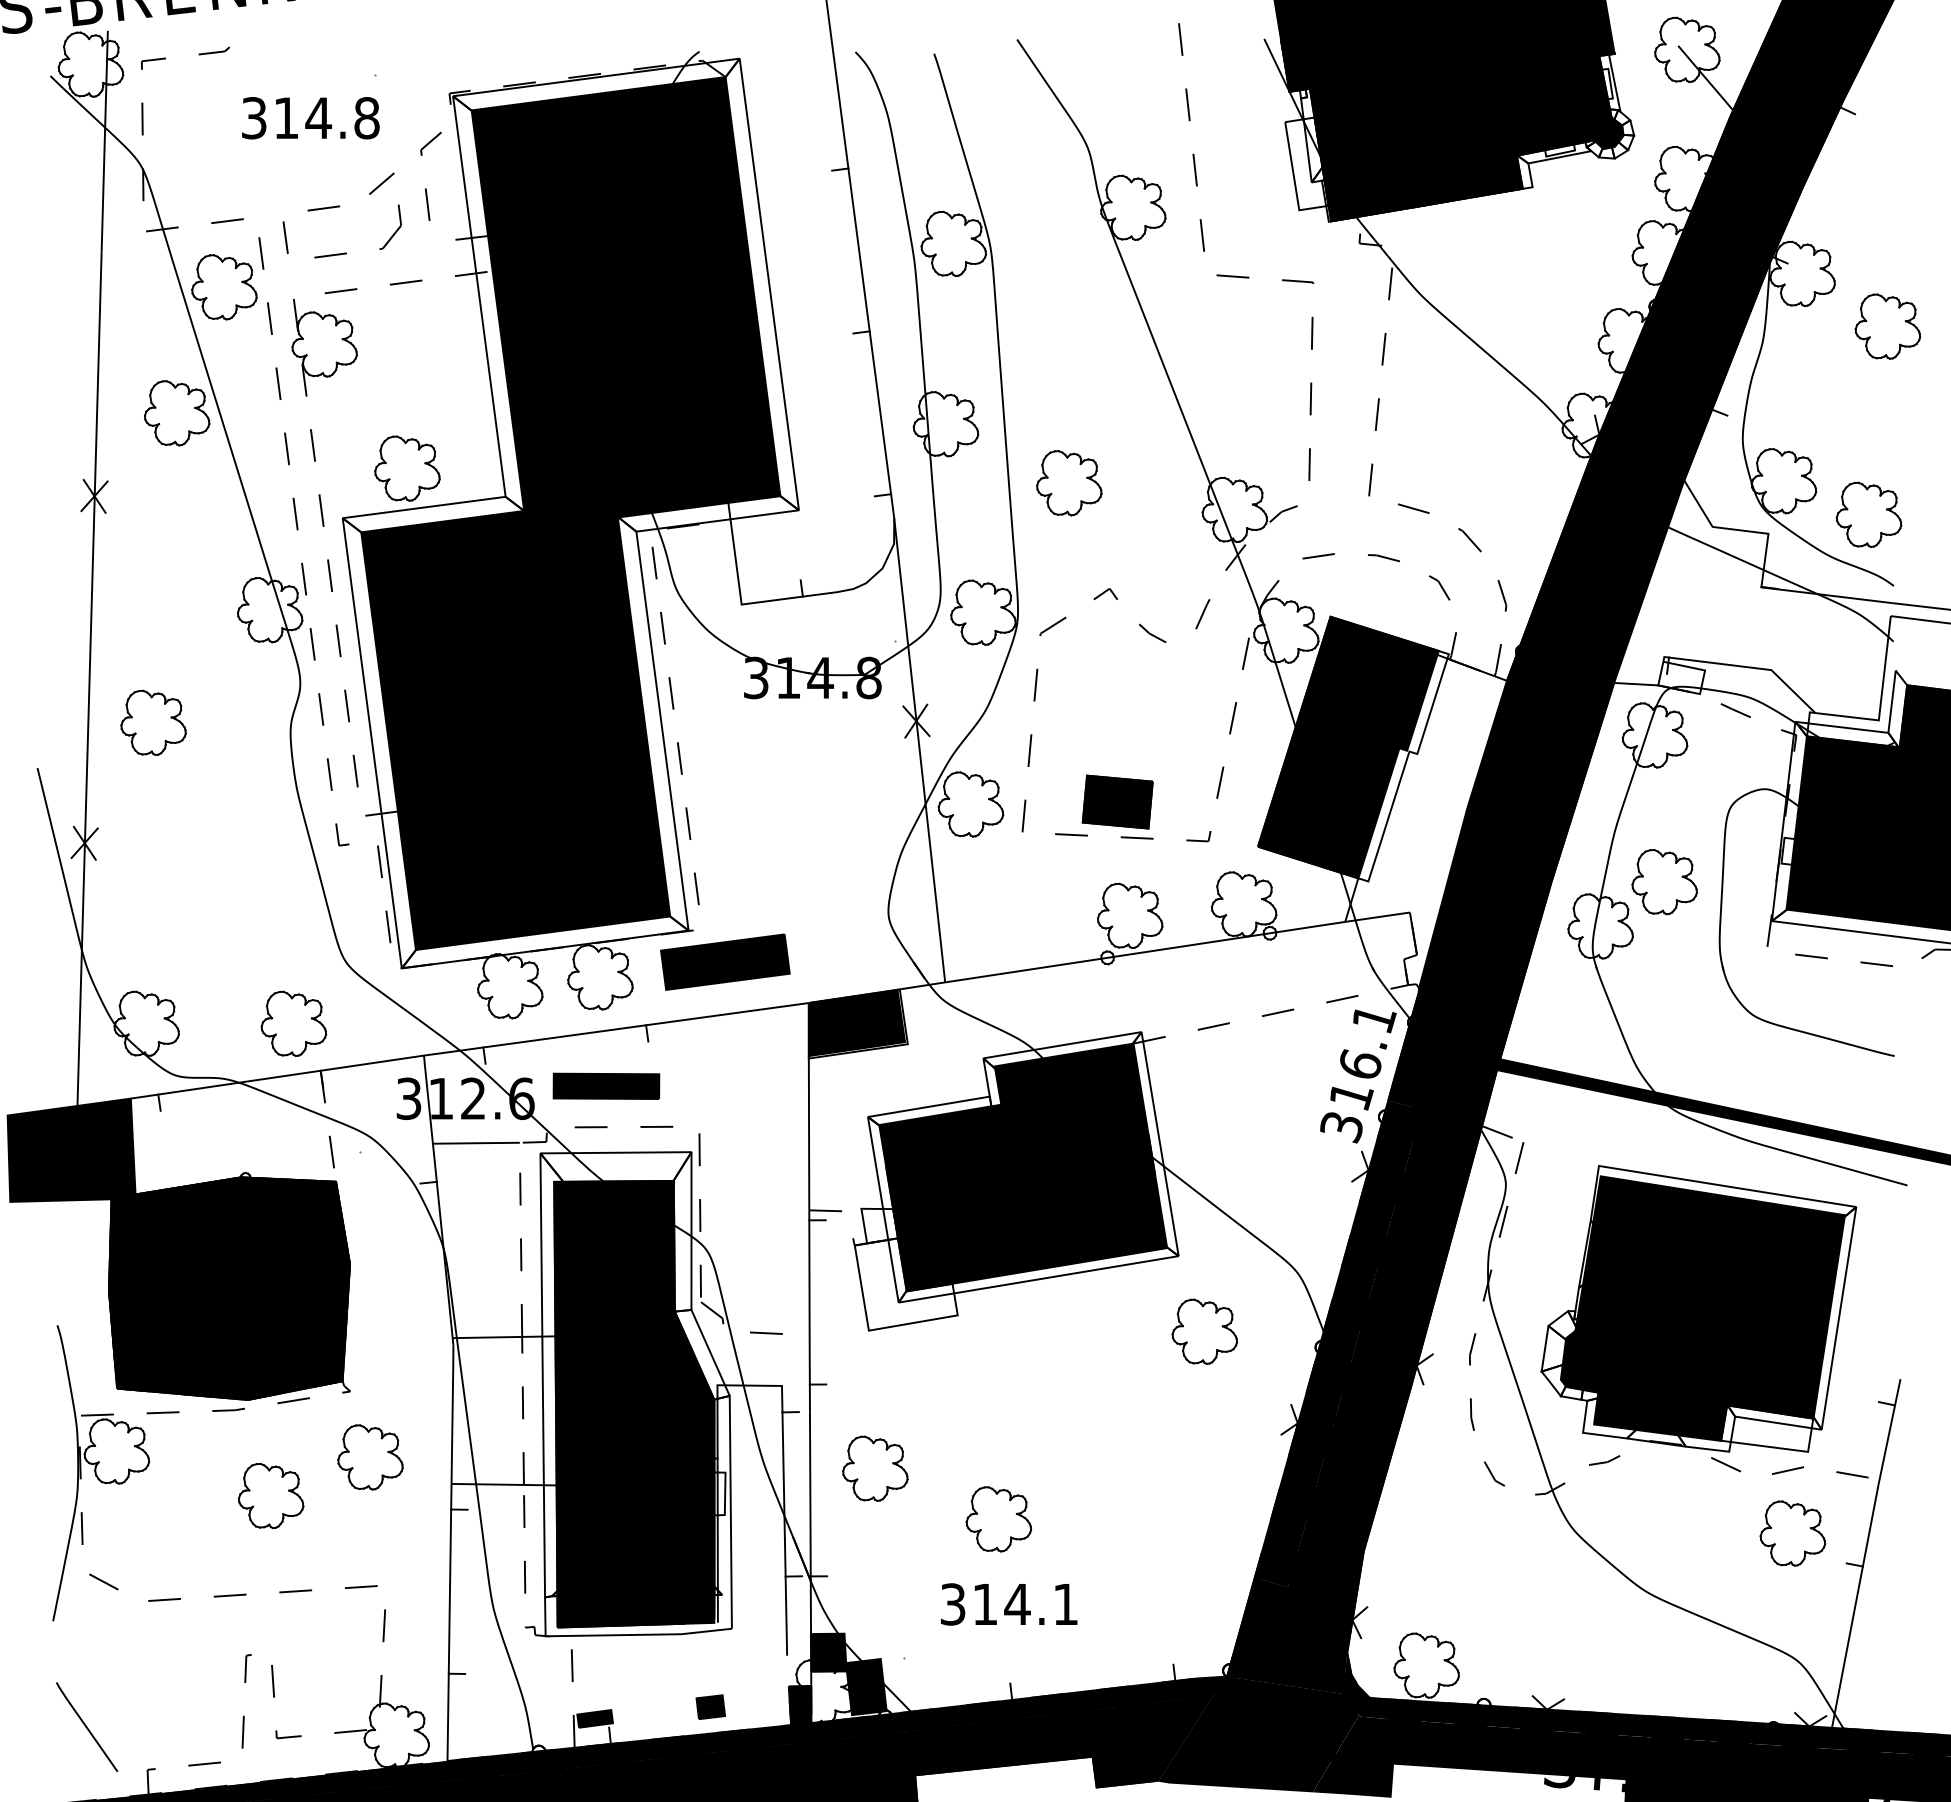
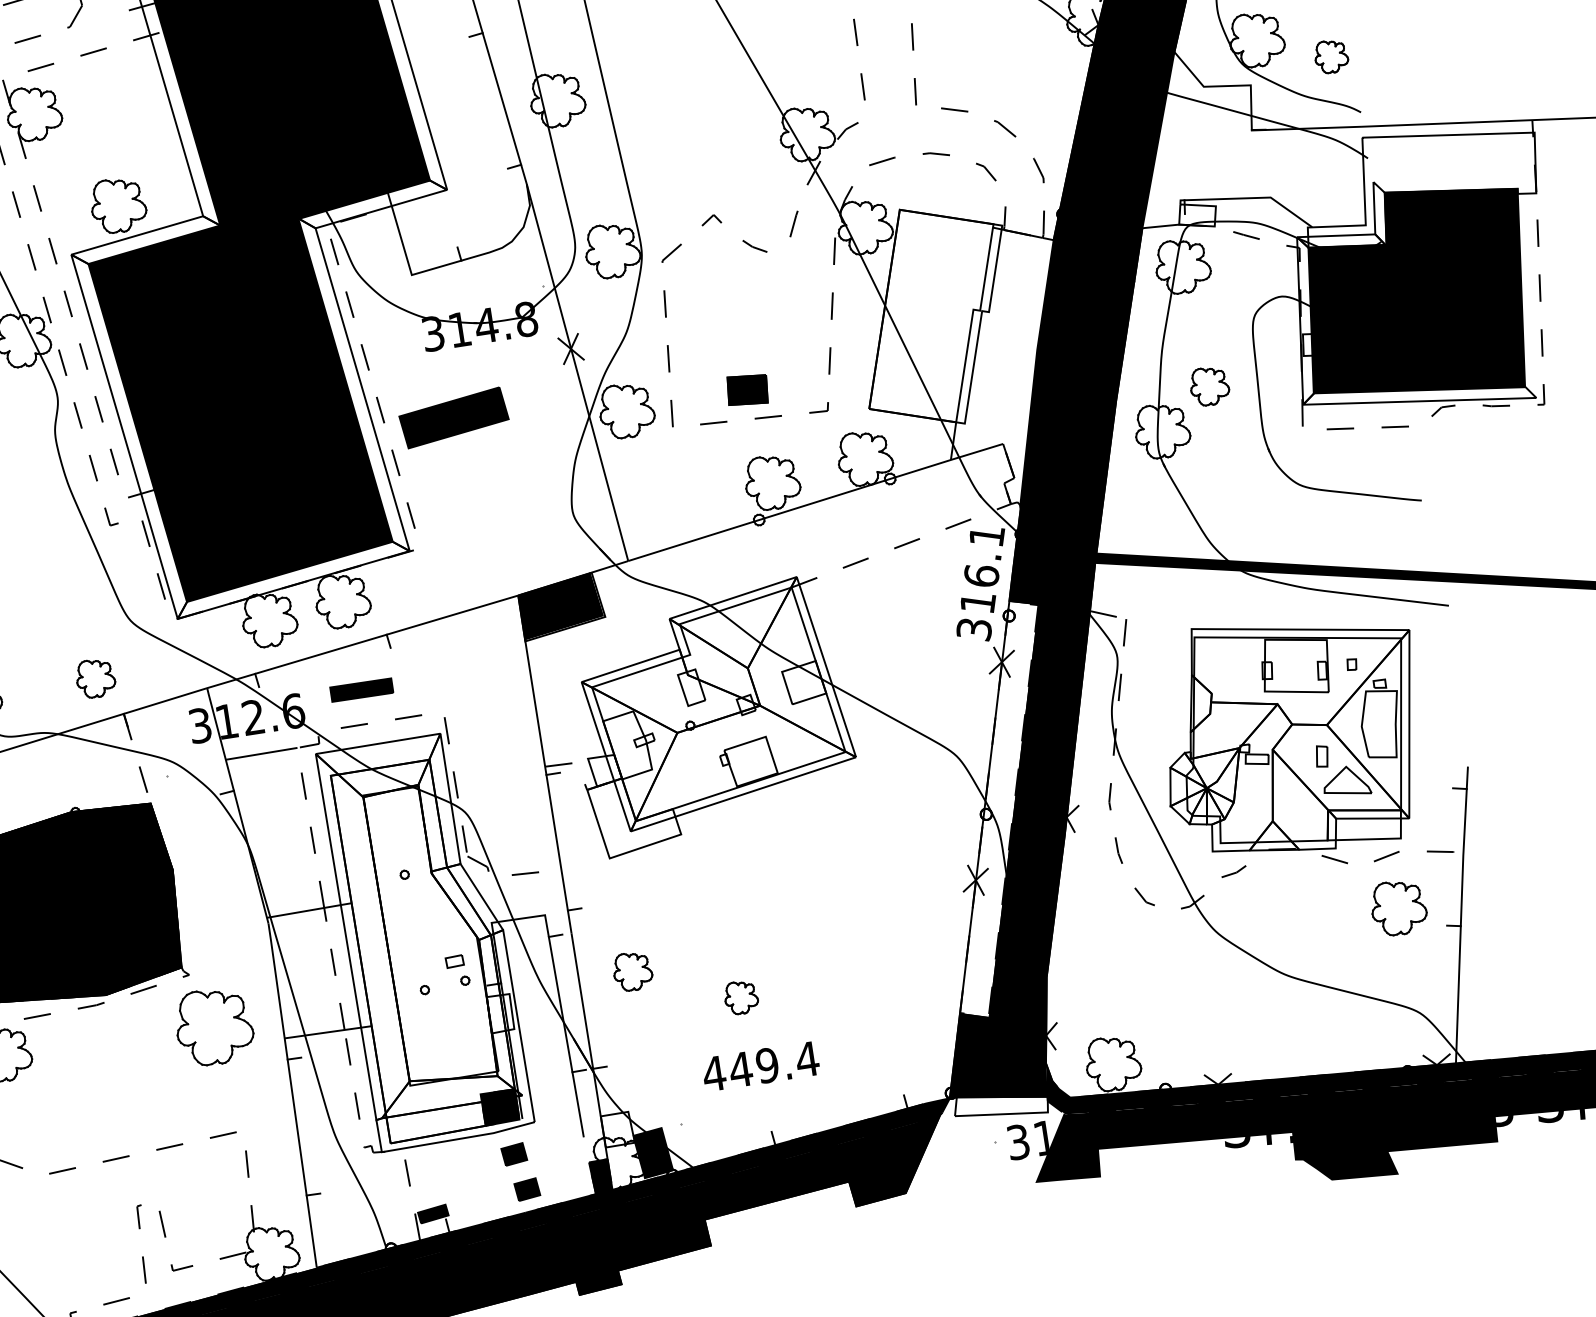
part: (1069, 483) -> (667, 133), removed
part: (1868, 514) -> (1330, 56), size x0.6
fill: (1348, 747) -> (931, 315), removed
part: (1117, 801) -> (747, 389), size x0.7
part: (1664, 882) -> (1209, 386), size x0.7
part: (725, 961) -> (454, 417), moved
part: (293, 1023) -> (95, 678), size x0.7
part: (606, 1085) -> (361, 689), size x0.7
fill: (1023, 1167) -> (716, 703), removed
fill: (1702, 1308) -> (1295, 733), removed
part: (1204, 1331) -> (887, 816), removed
fill: (1338, 1343) -> (999, 809), removed
fill: (634, 1403) -> (425, 948), removed
part: (370, 1457) -> (214, 1026), size x1.4
part: (875, 1468) -> (632, 971), size x0.7
part: (271, 1496) -> (137, 1071), removed
part: (998, 1519) -> (740, 997), size x0.6
text: (1009, 1604) -> (760, 1066), 314.1 -> 449.4
fill: (828, 1652) -> (617, 1129), removed
part: (701, 1662) -> (513, 1153), added
fill: (1258, 1734) -> (983, 1142), removed

